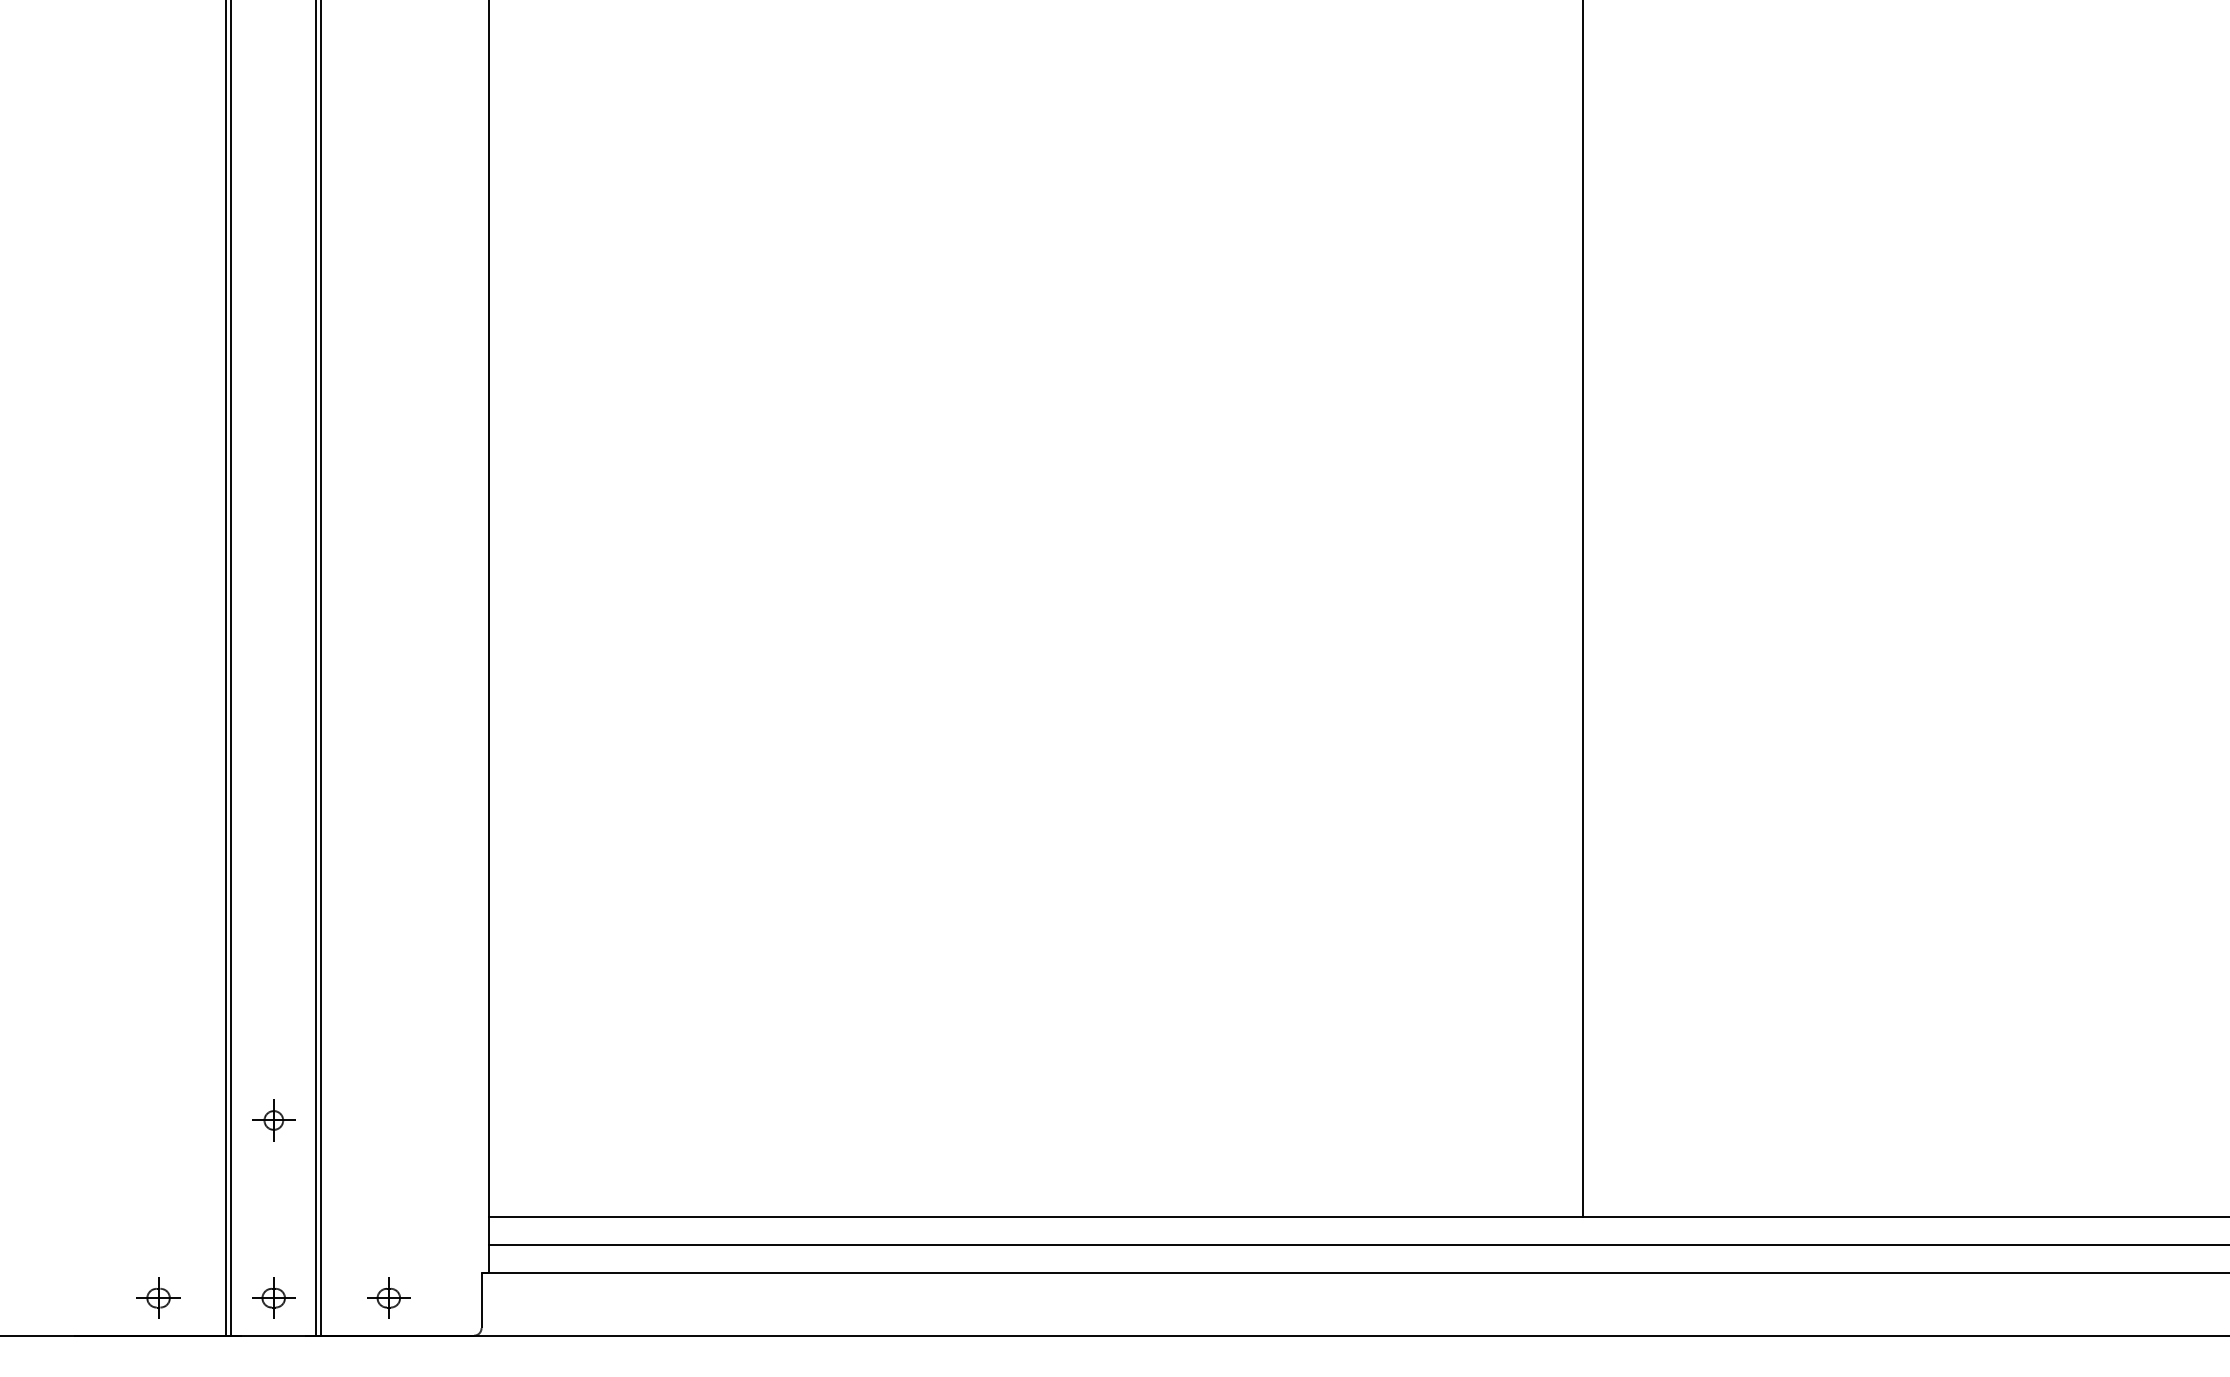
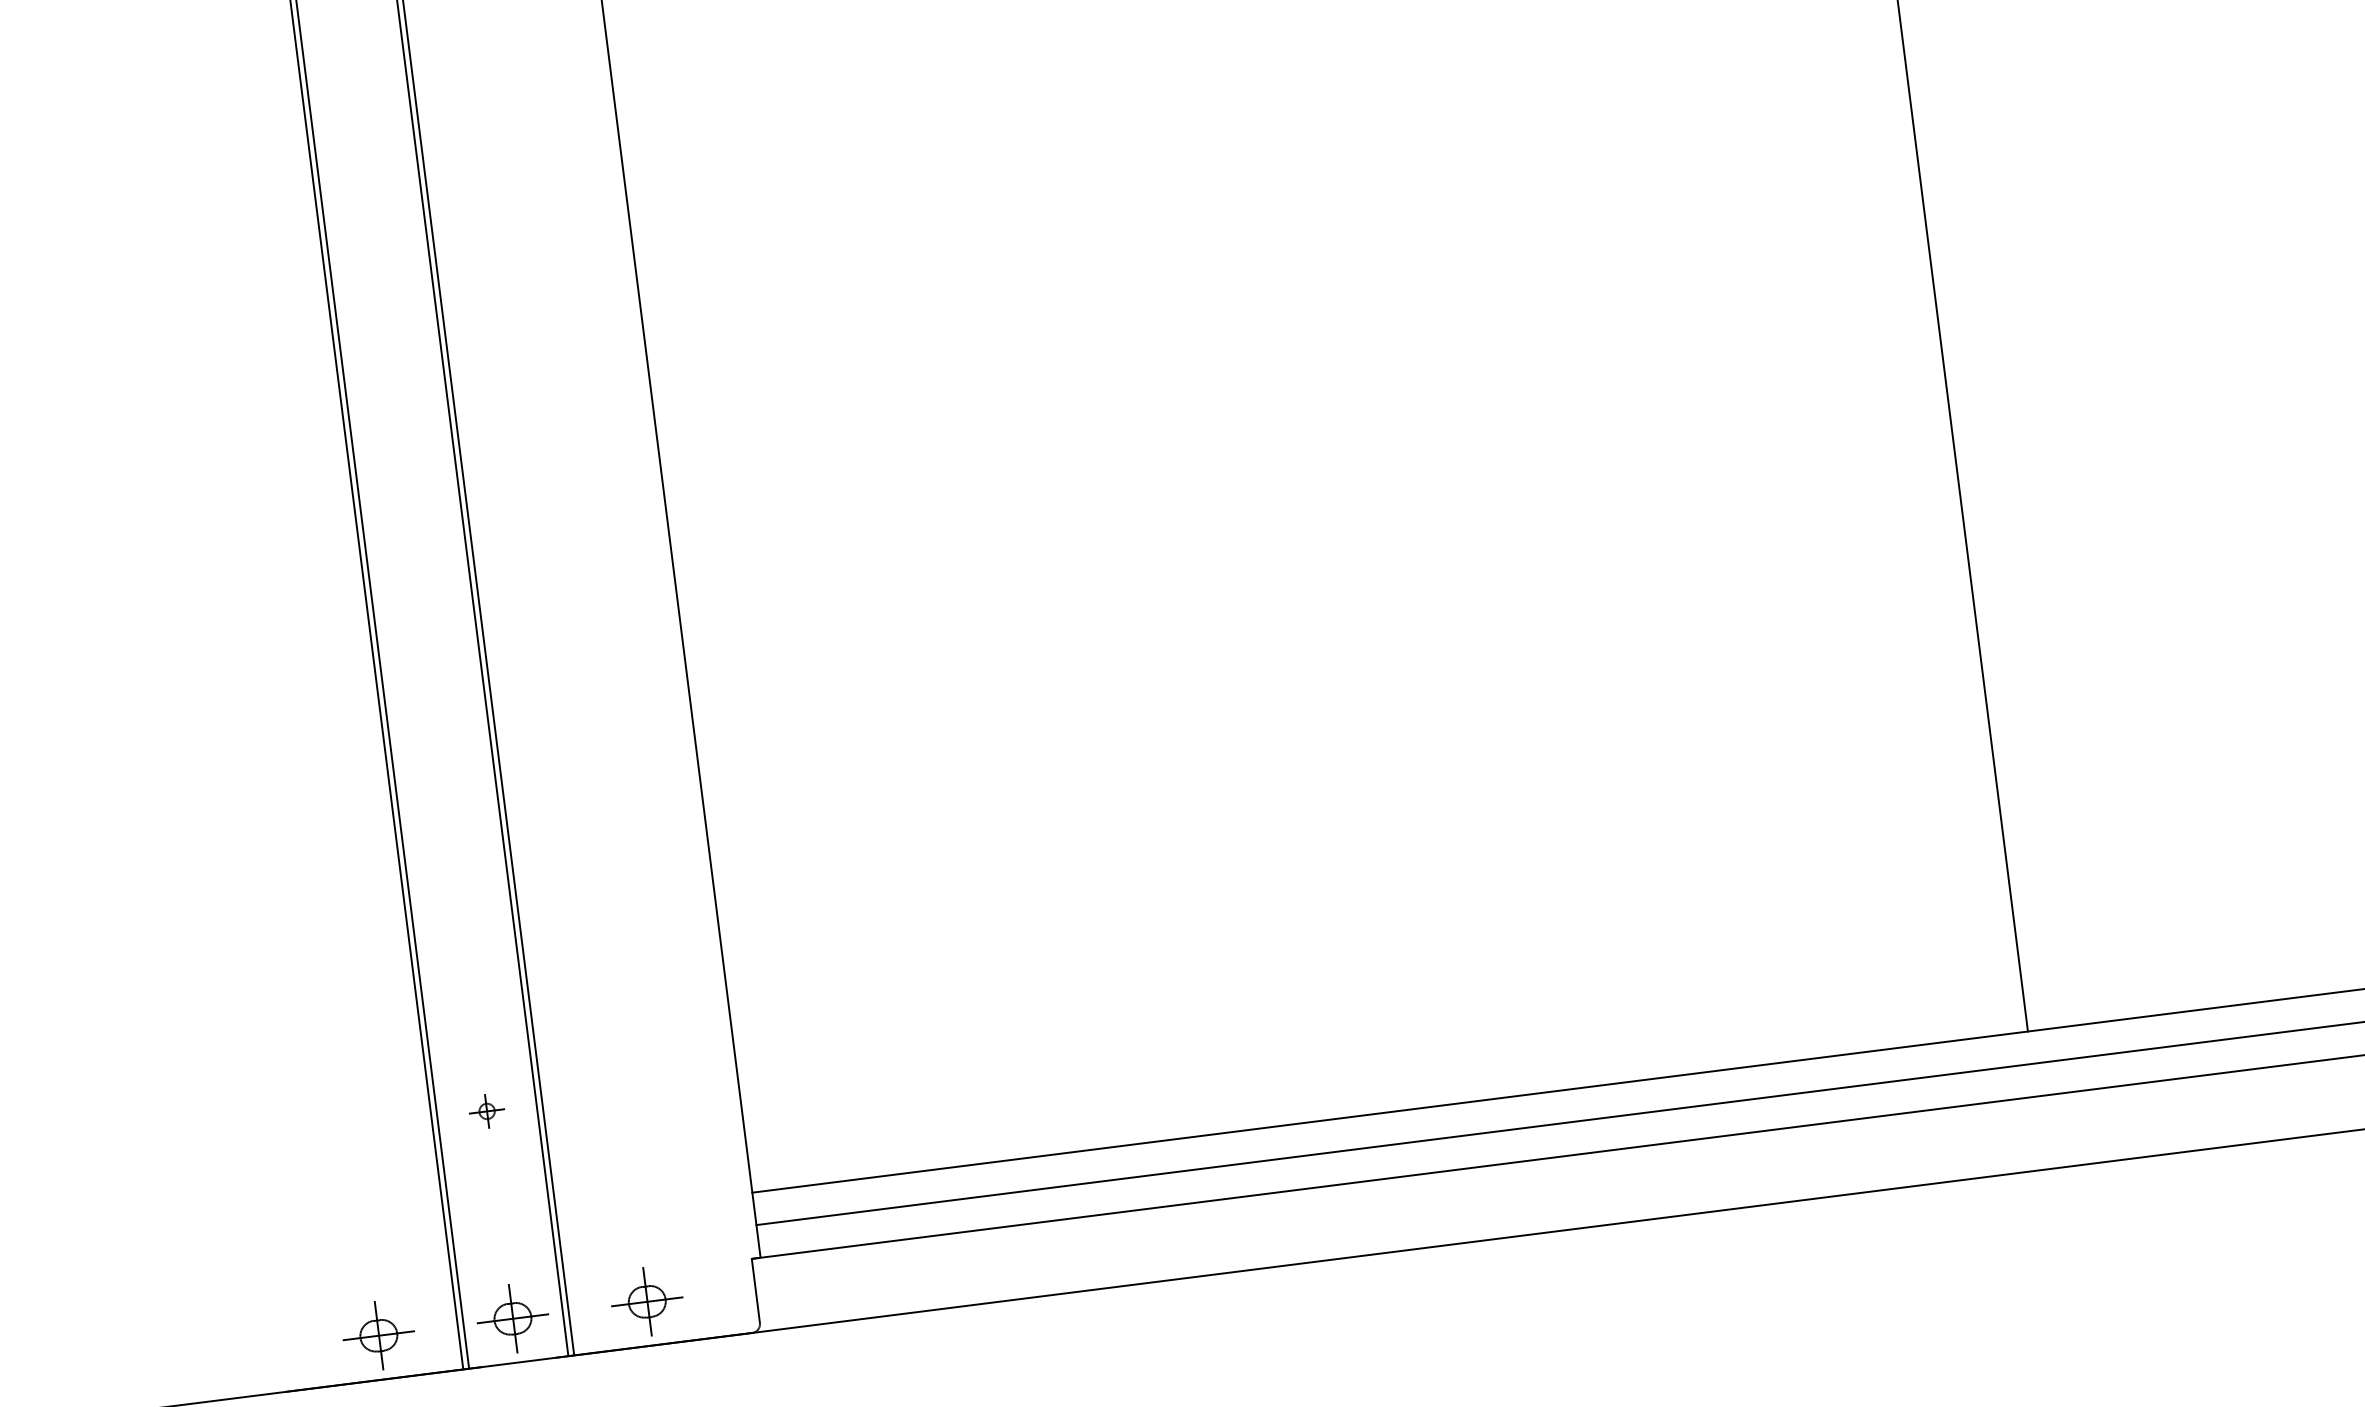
part: (273, 1120) -> (486, 1111), size x0.7
part: (158, 1297) -> (378, 1334), size x1.4
part: (273, 1297) -> (512, 1317), size x1.4
part: (388, 1297) -> (646, 1300), size x1.4

